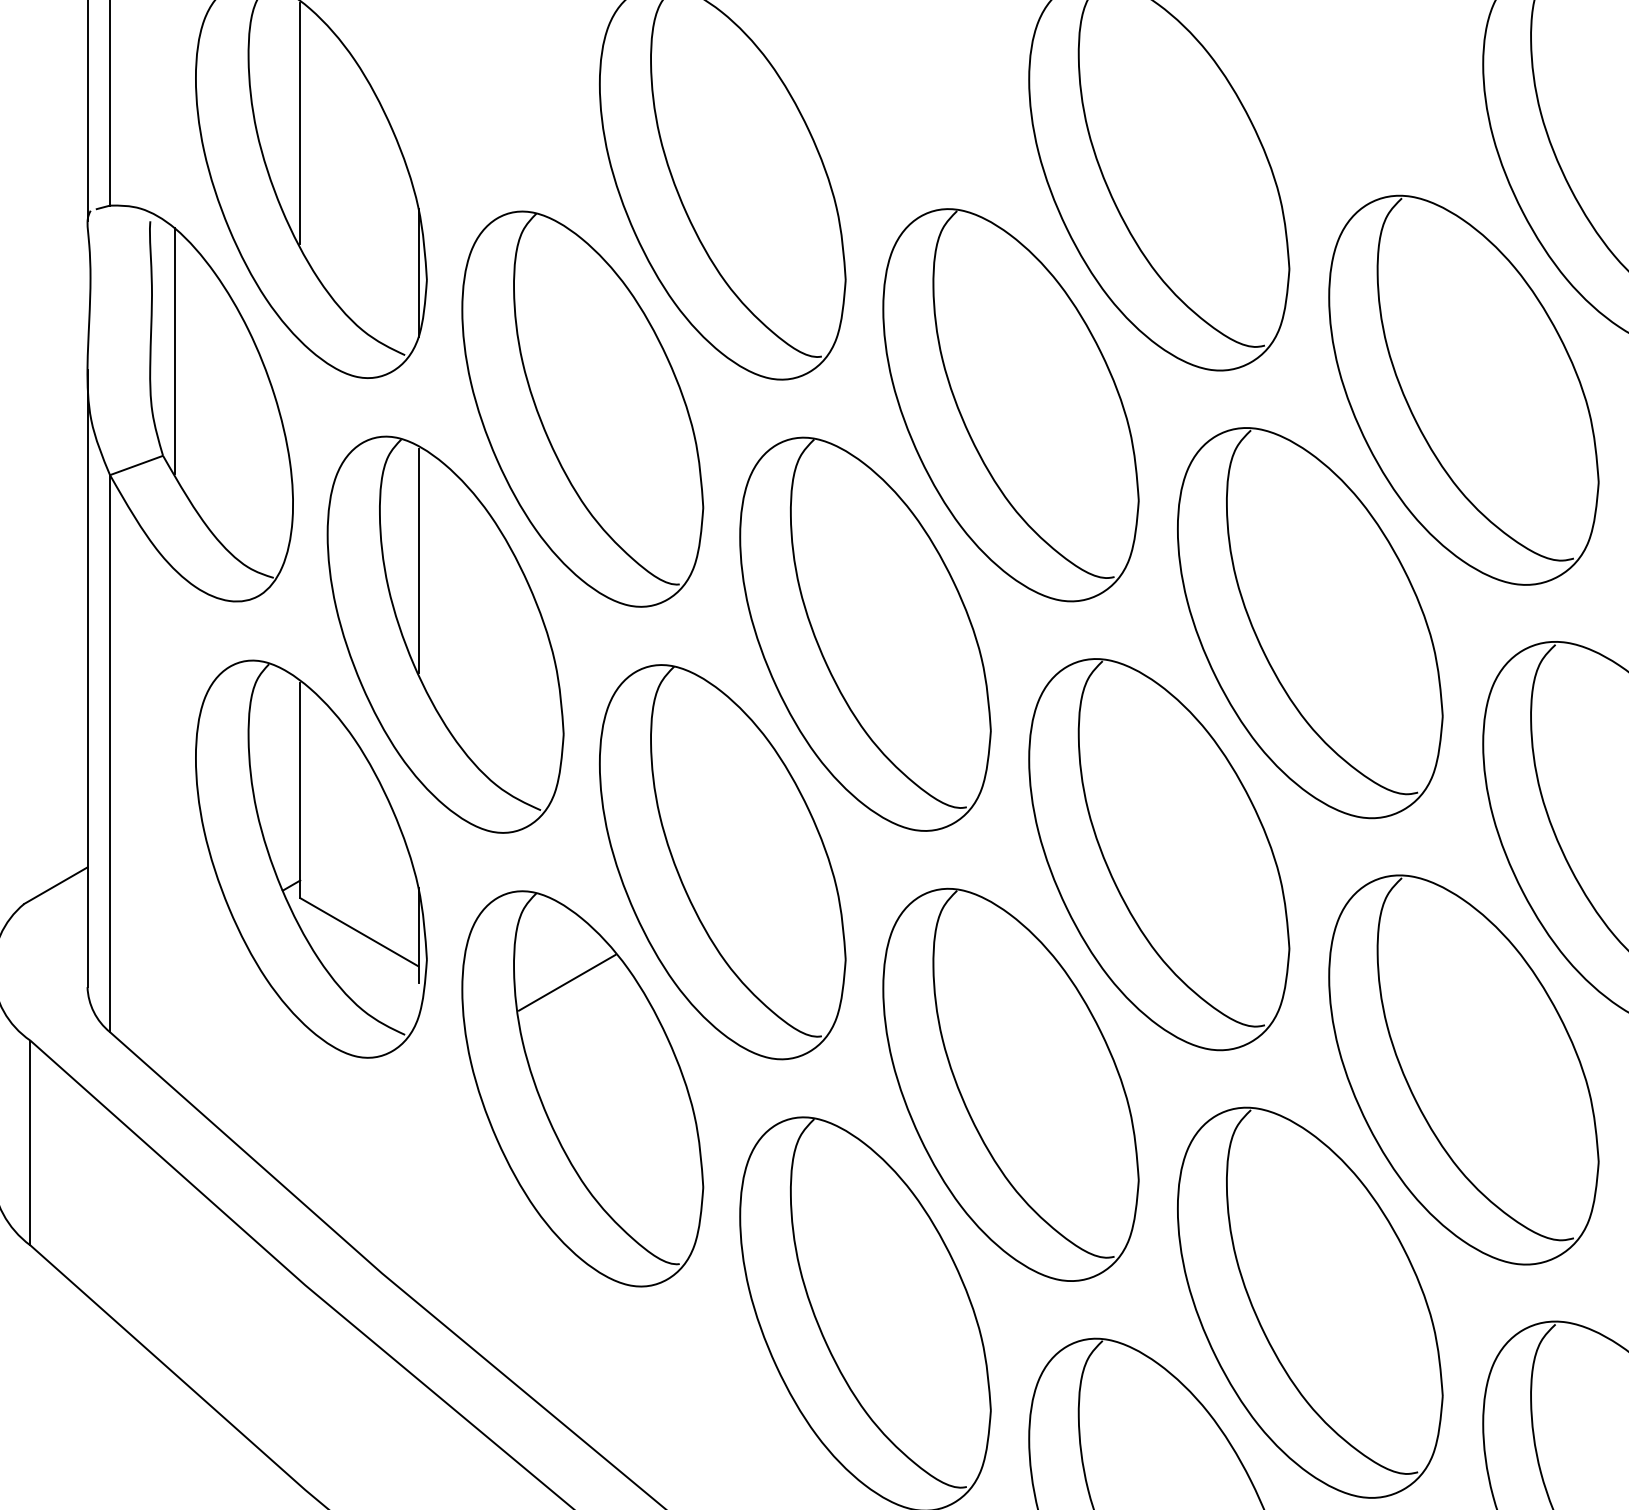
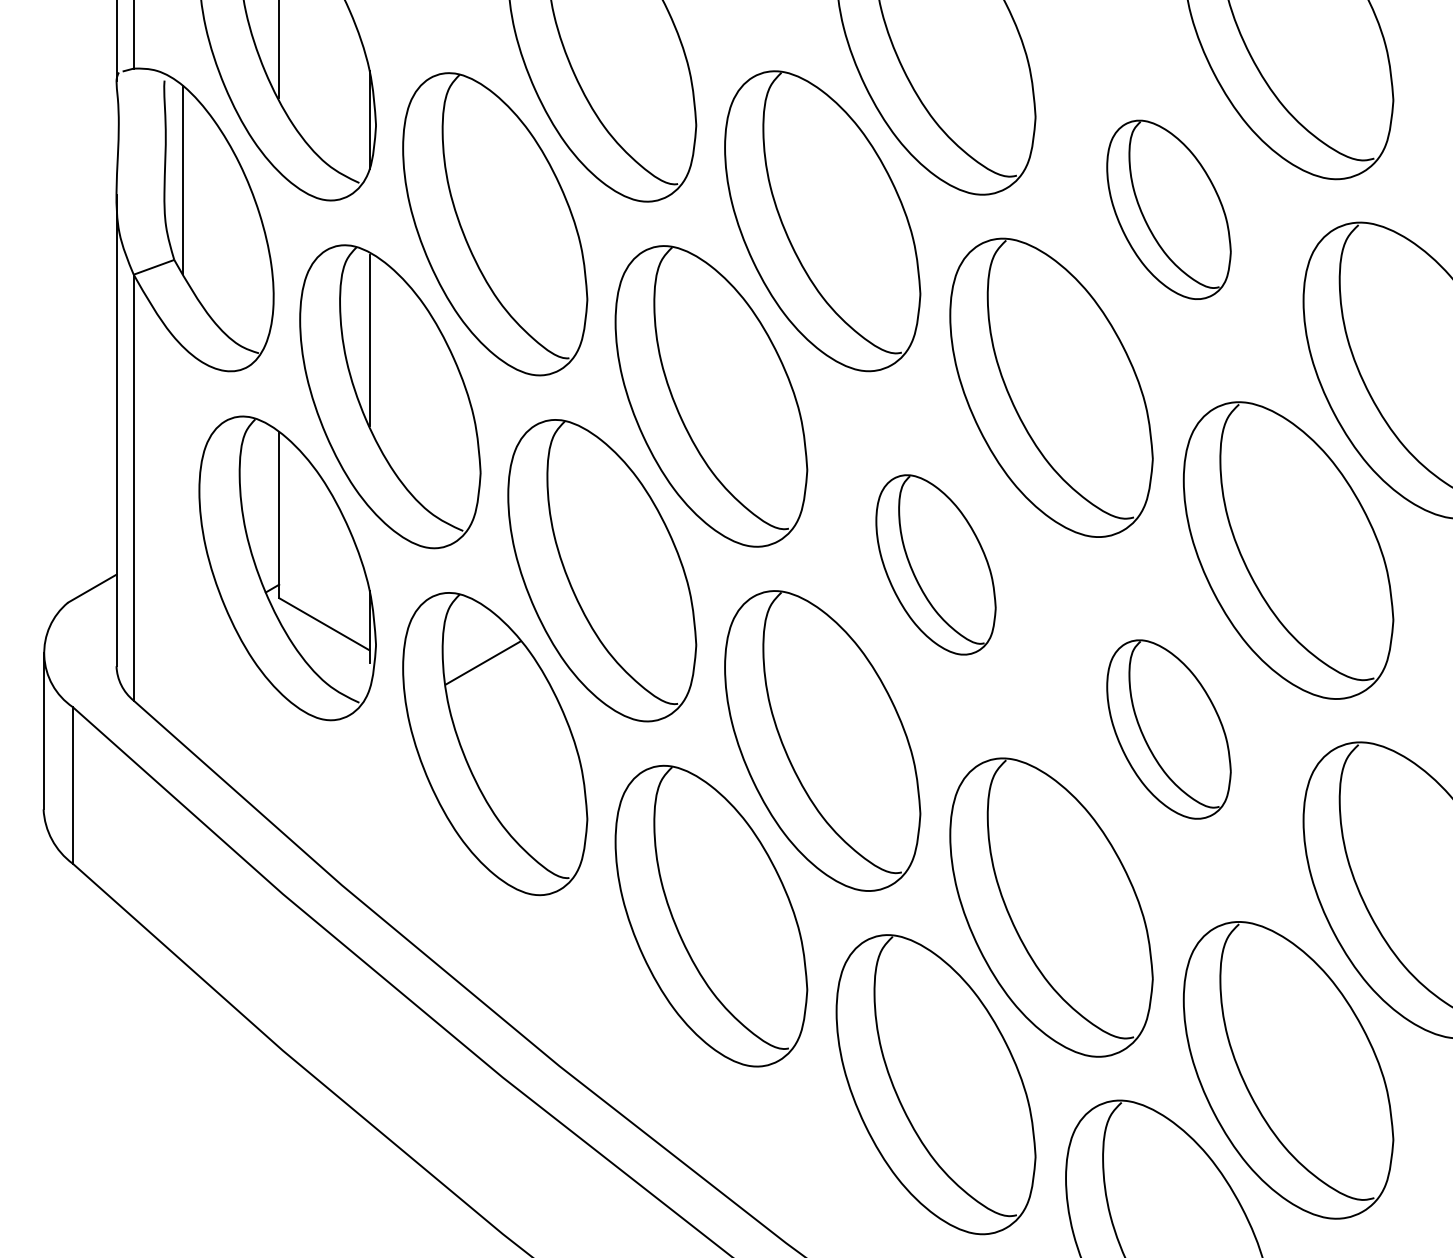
part: (1463, 389) -> (1168, 209), size x0.6
part: (1158, 854) -> (935, 564), size x0.6
part: (1463, 1069) -> (1168, 729), size x0.6

